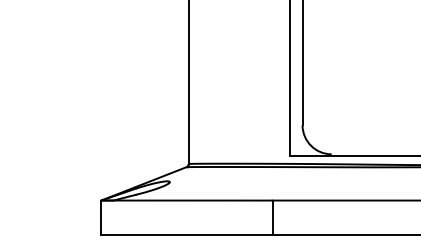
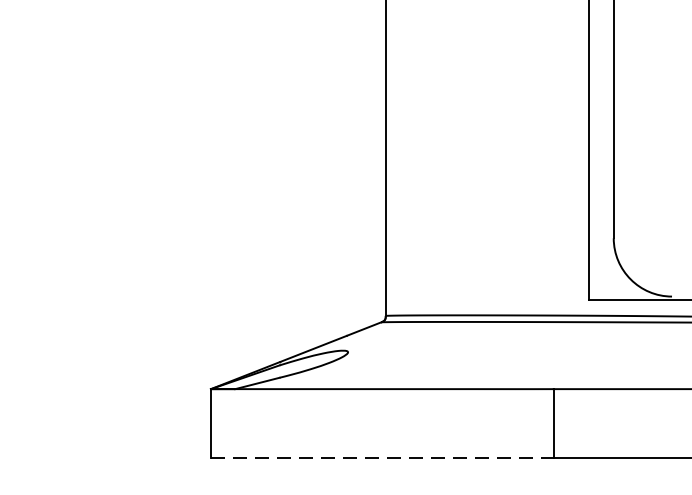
line: (187, 234) -> (383, 457), solid -> dashed

